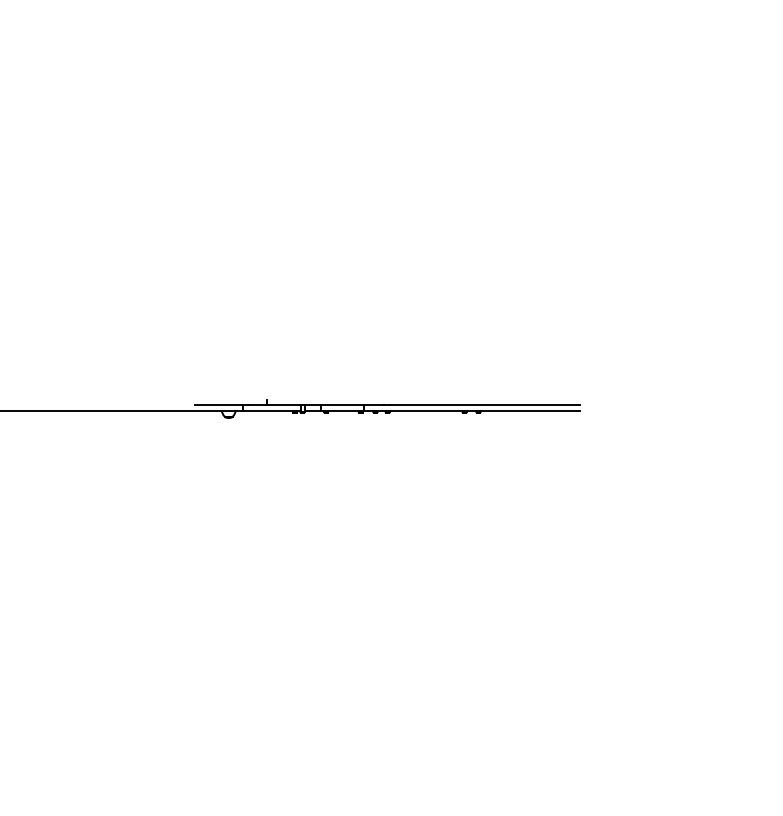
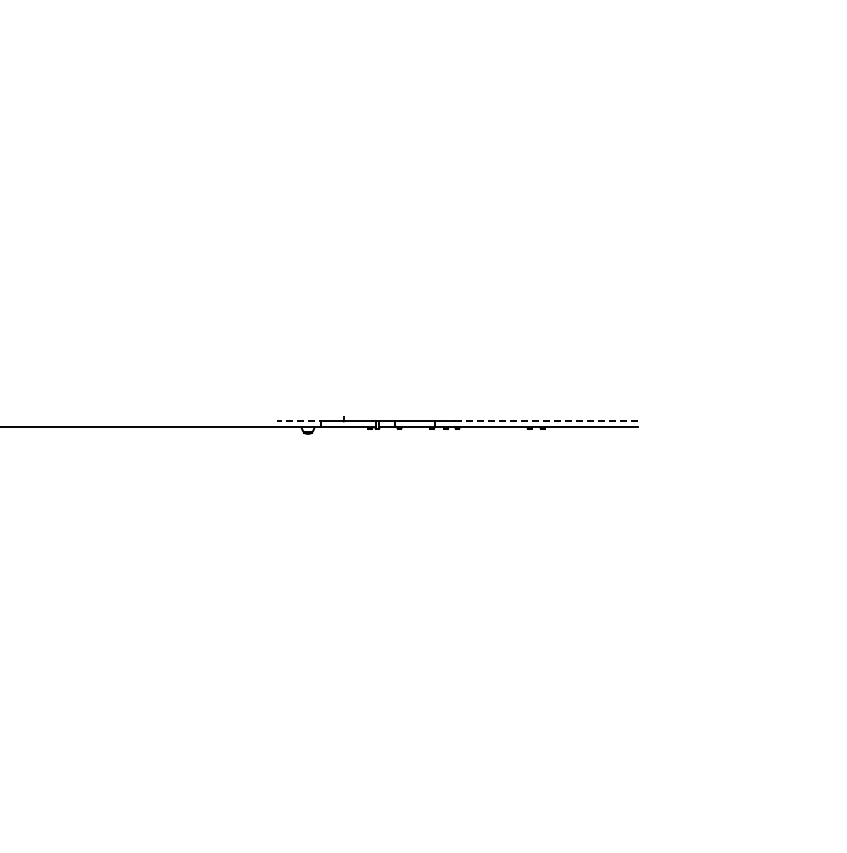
line: (221, 404) -> (301, 421), solid -> dashed
line: (484, 404) -> (548, 421), solid -> dashed

